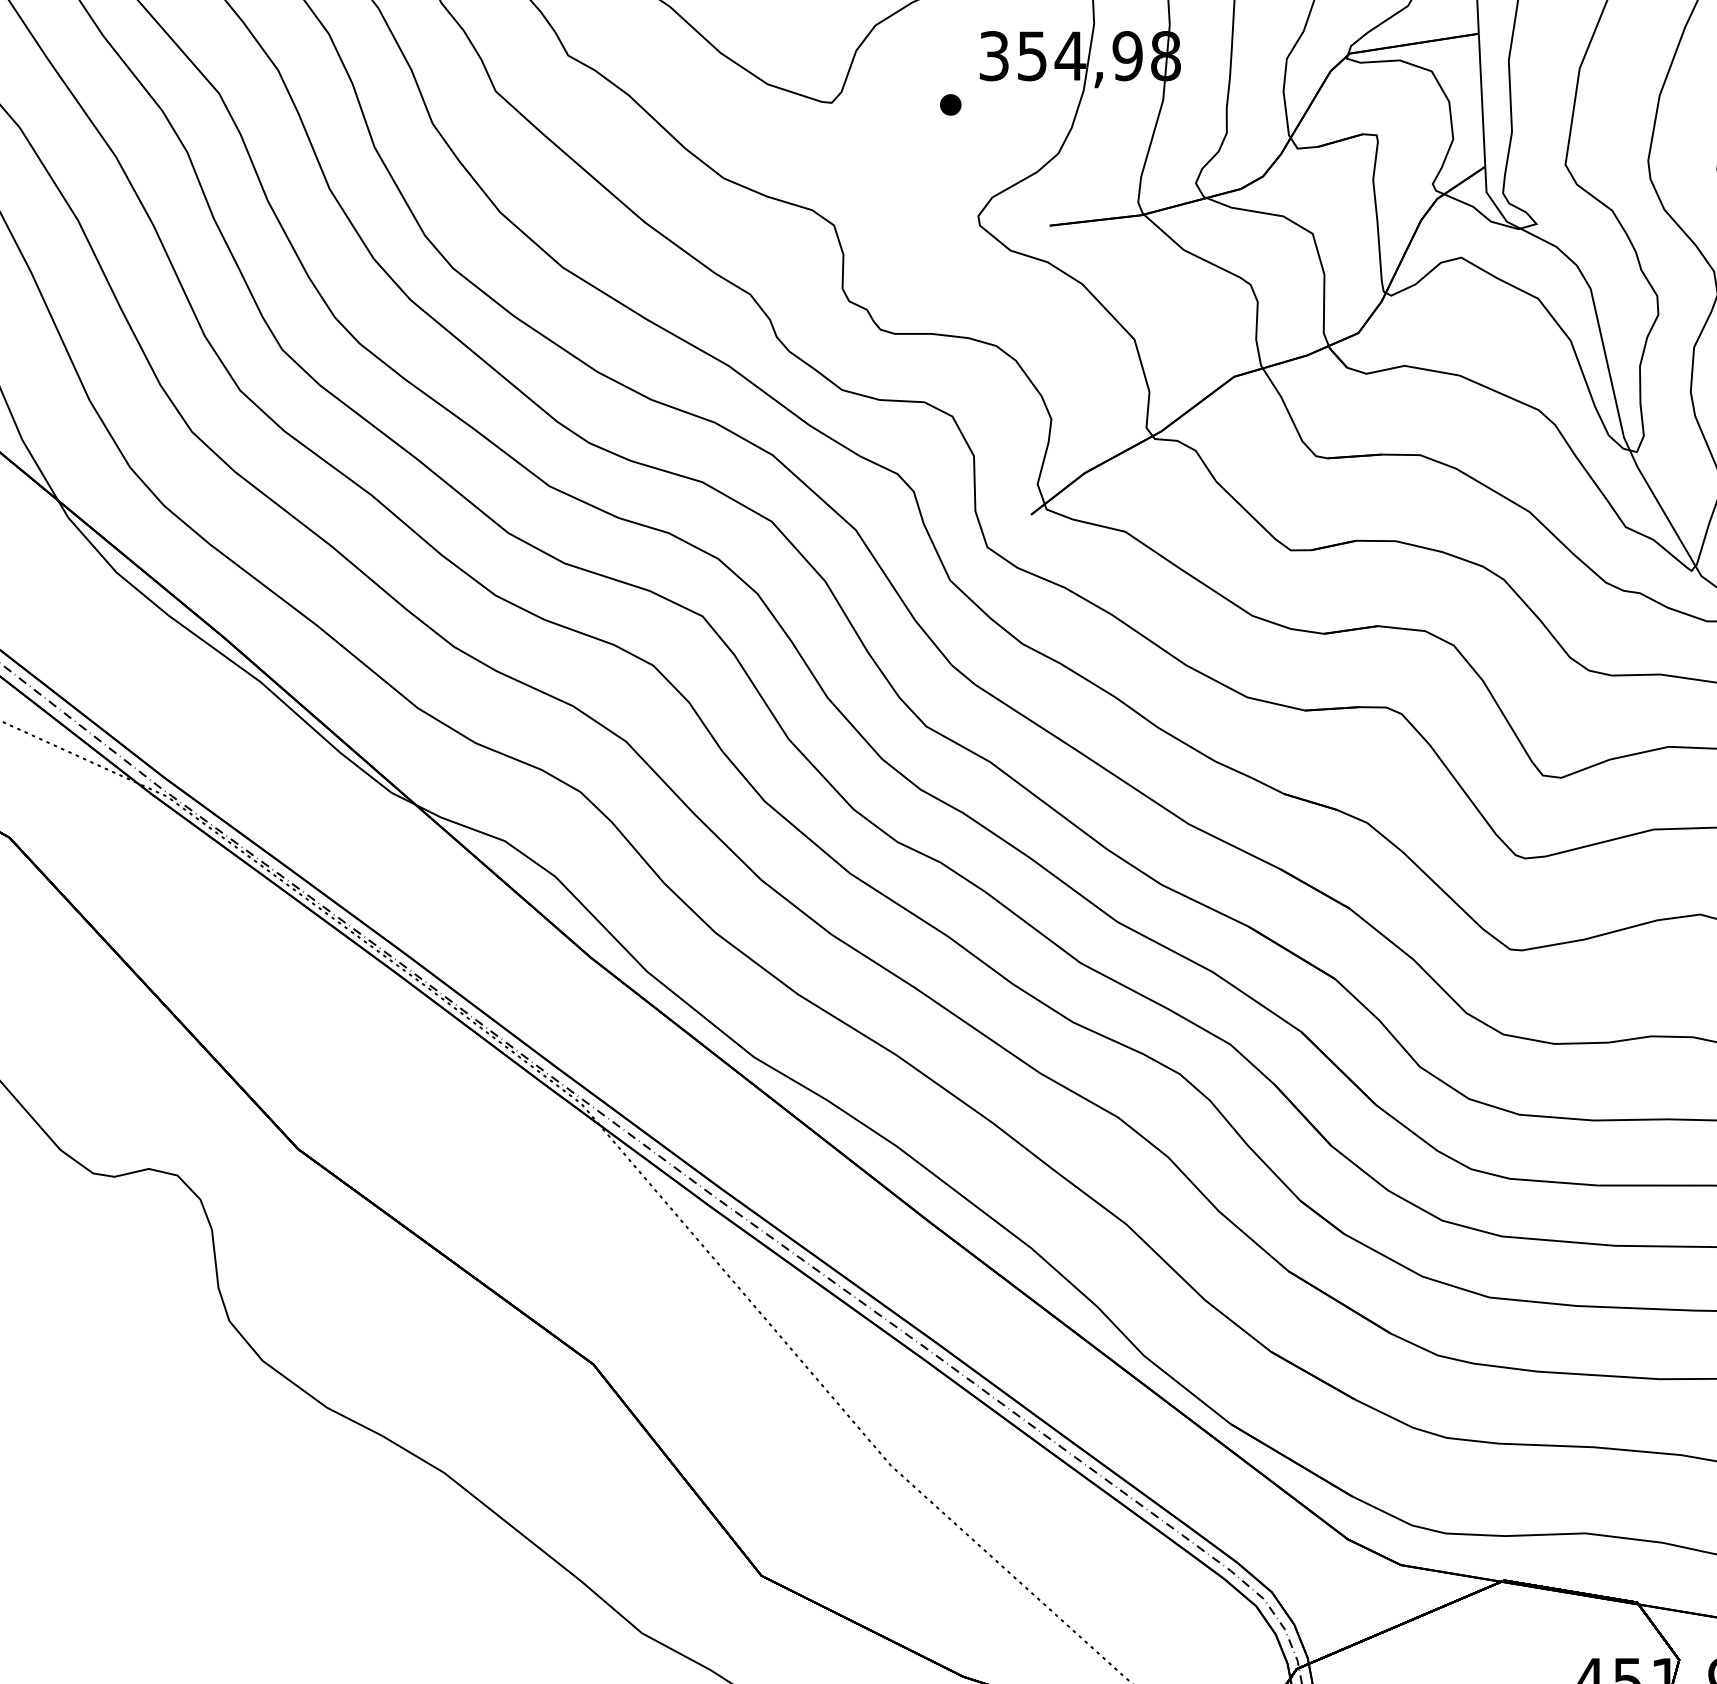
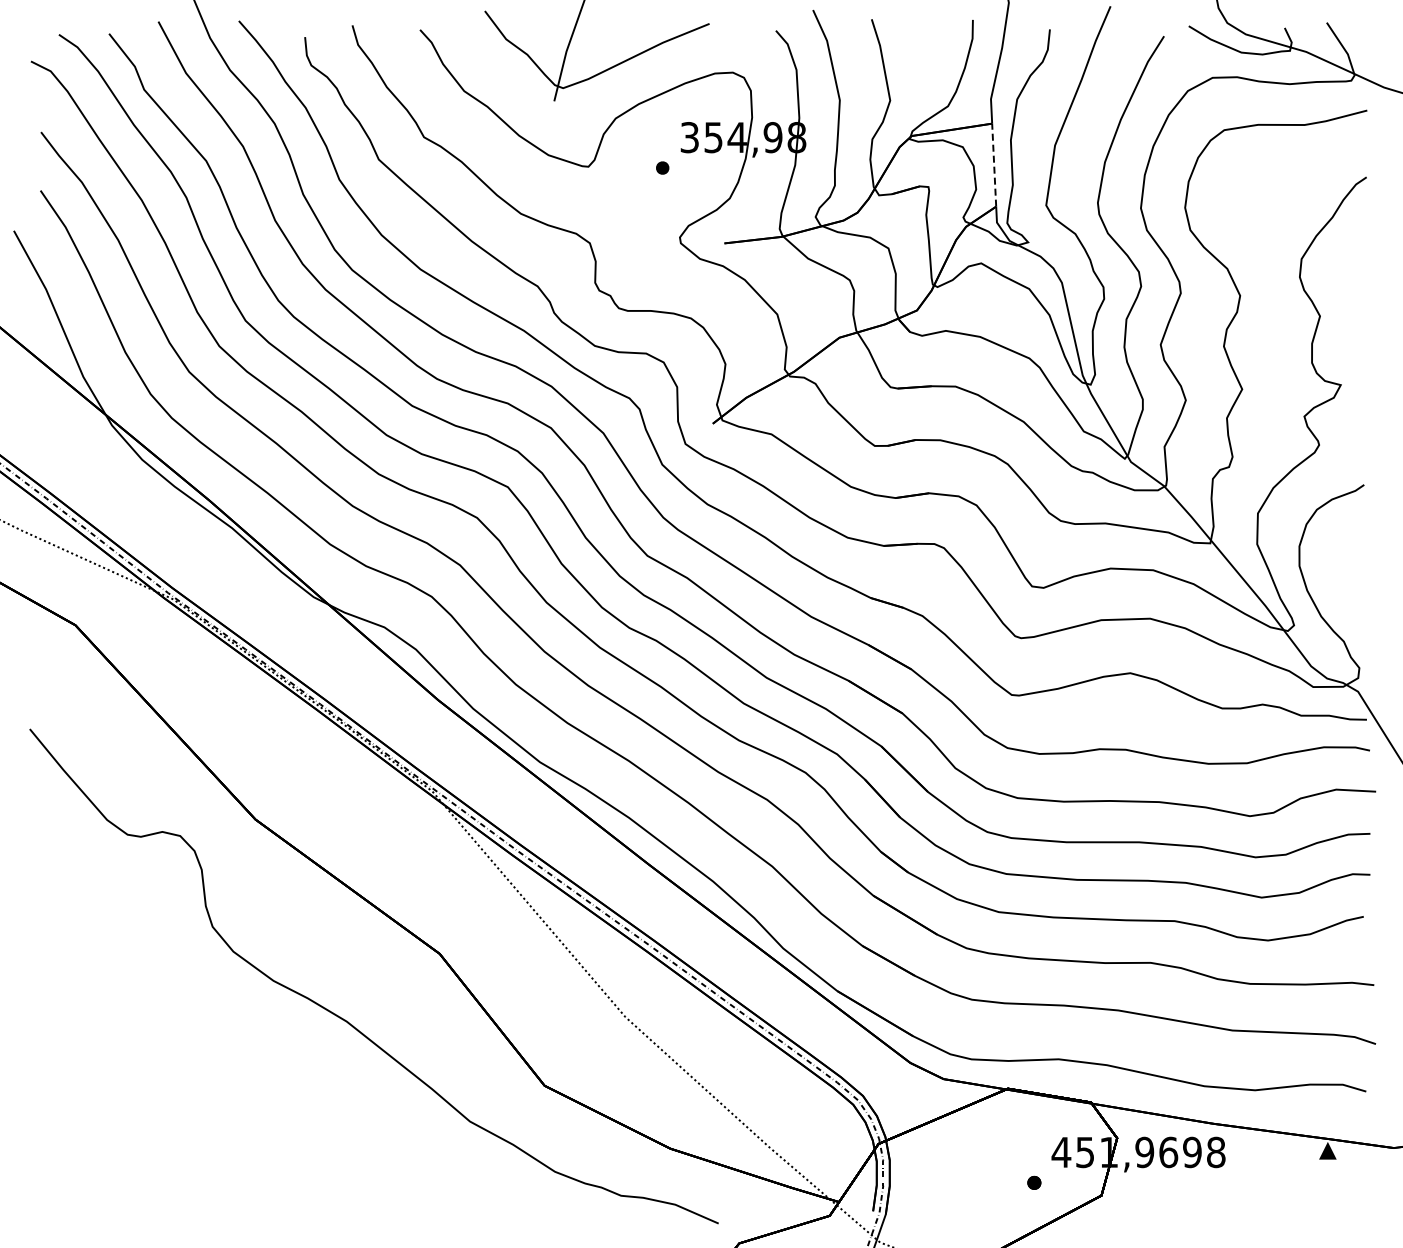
line: (1482, 100) -> (994, 165), solid -> dashed

